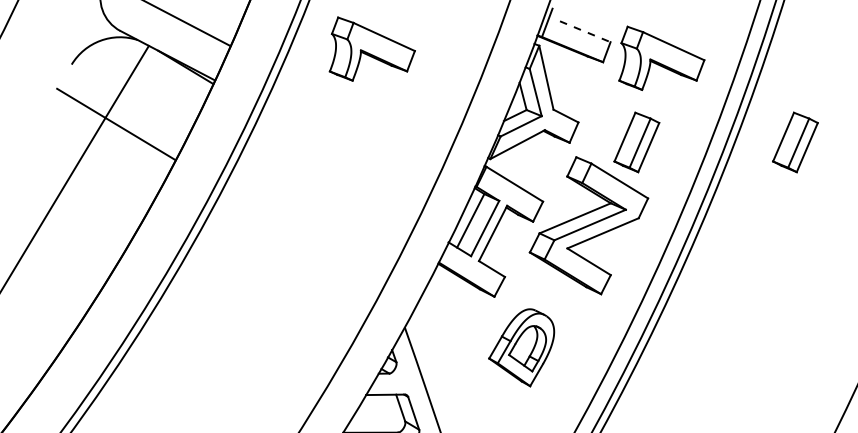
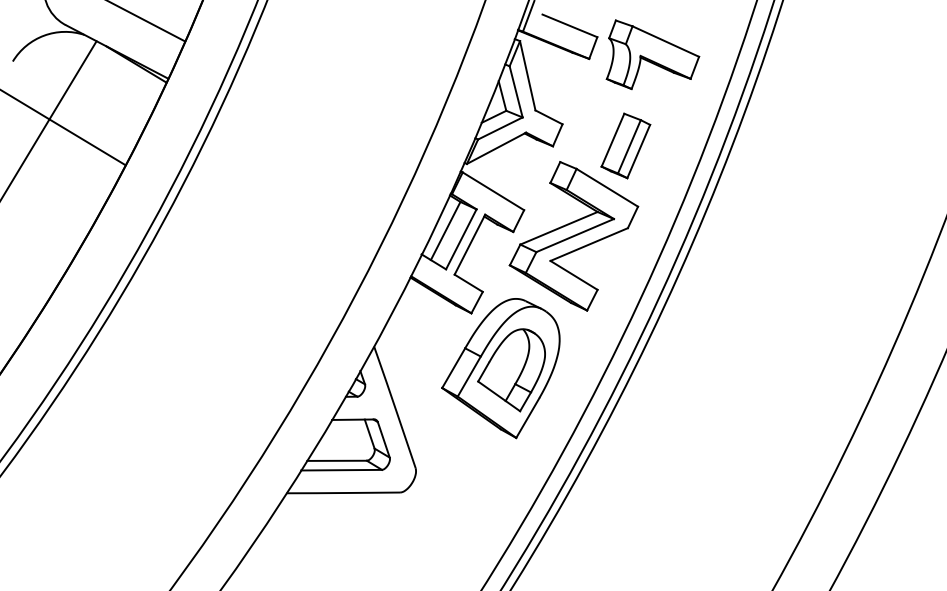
line: (584, 31) -> (569, 25), dashed -> solid
part: (371, 48) -> (338, 44), removed
part: (795, 142) -> (797, 145), removed
part: (521, 347) -> (500, 368), size x1.67

